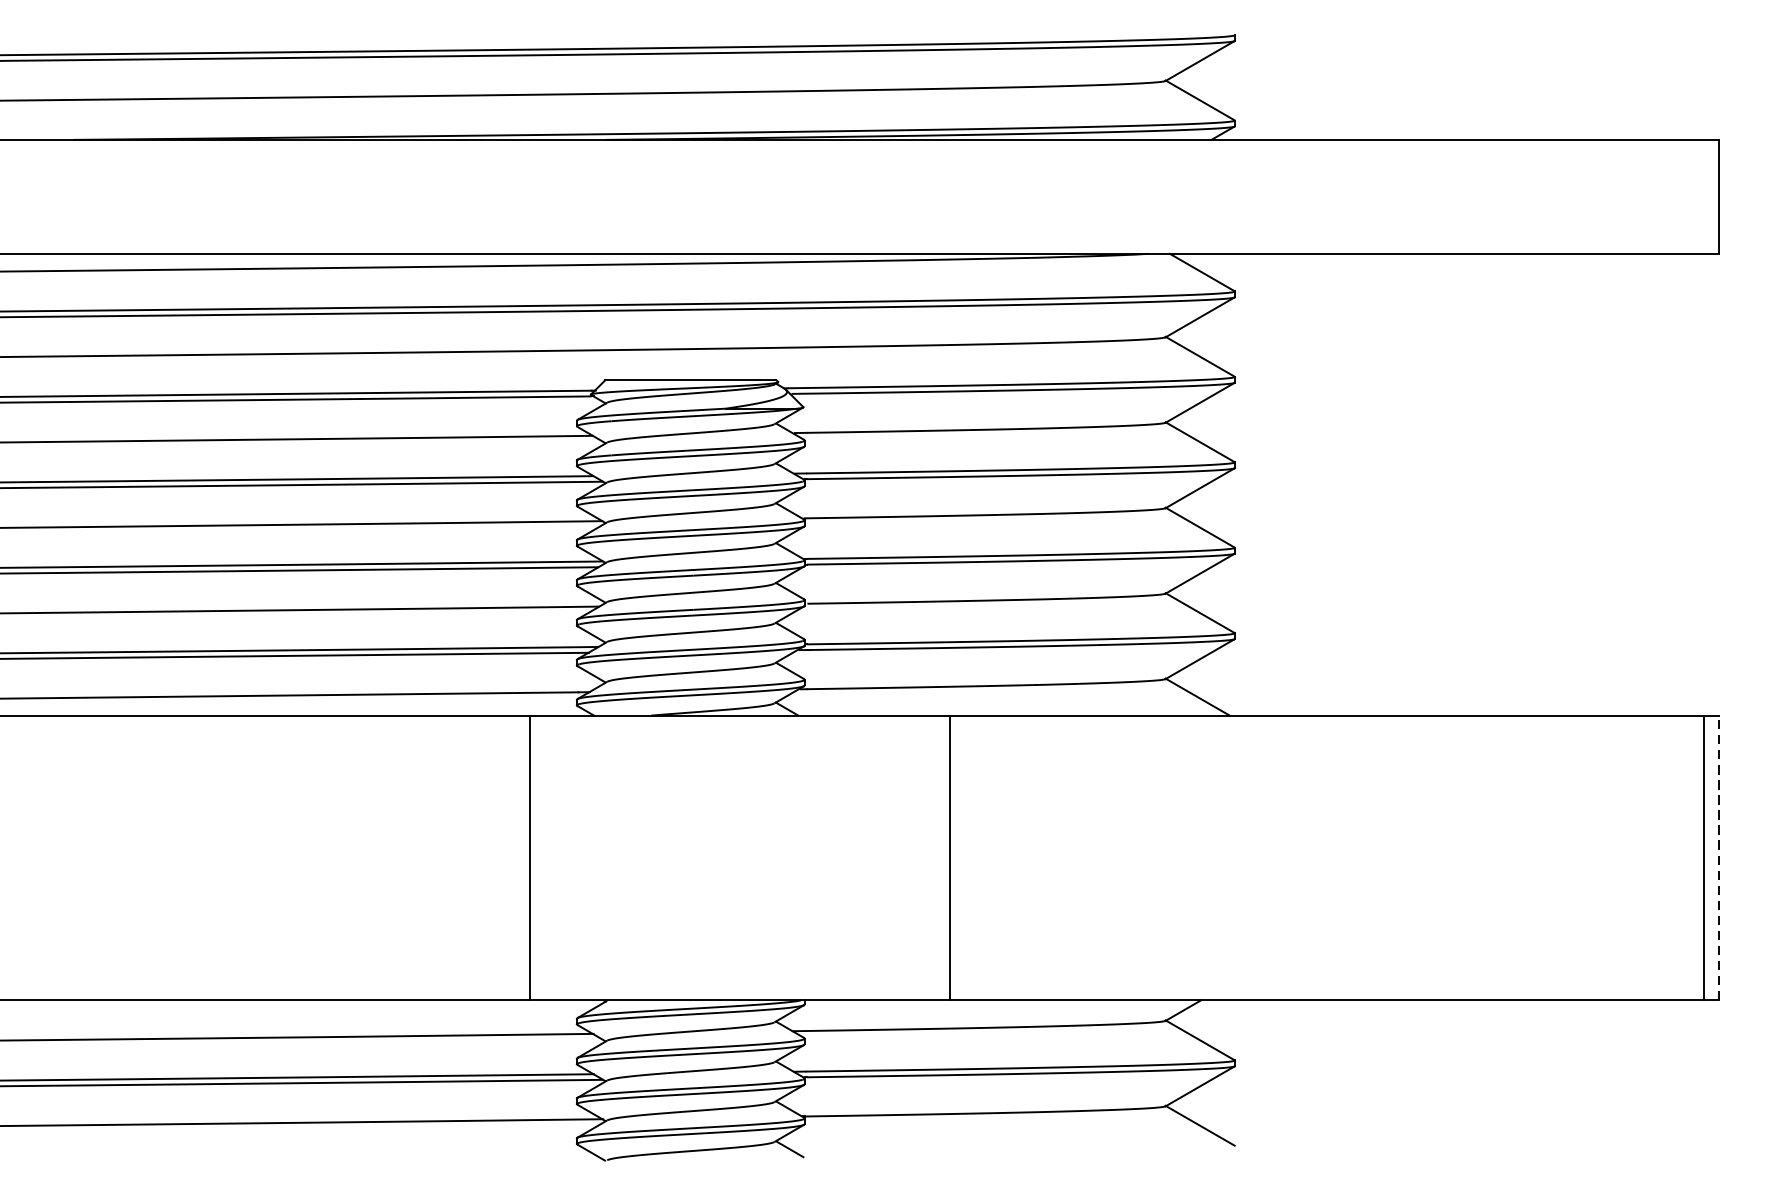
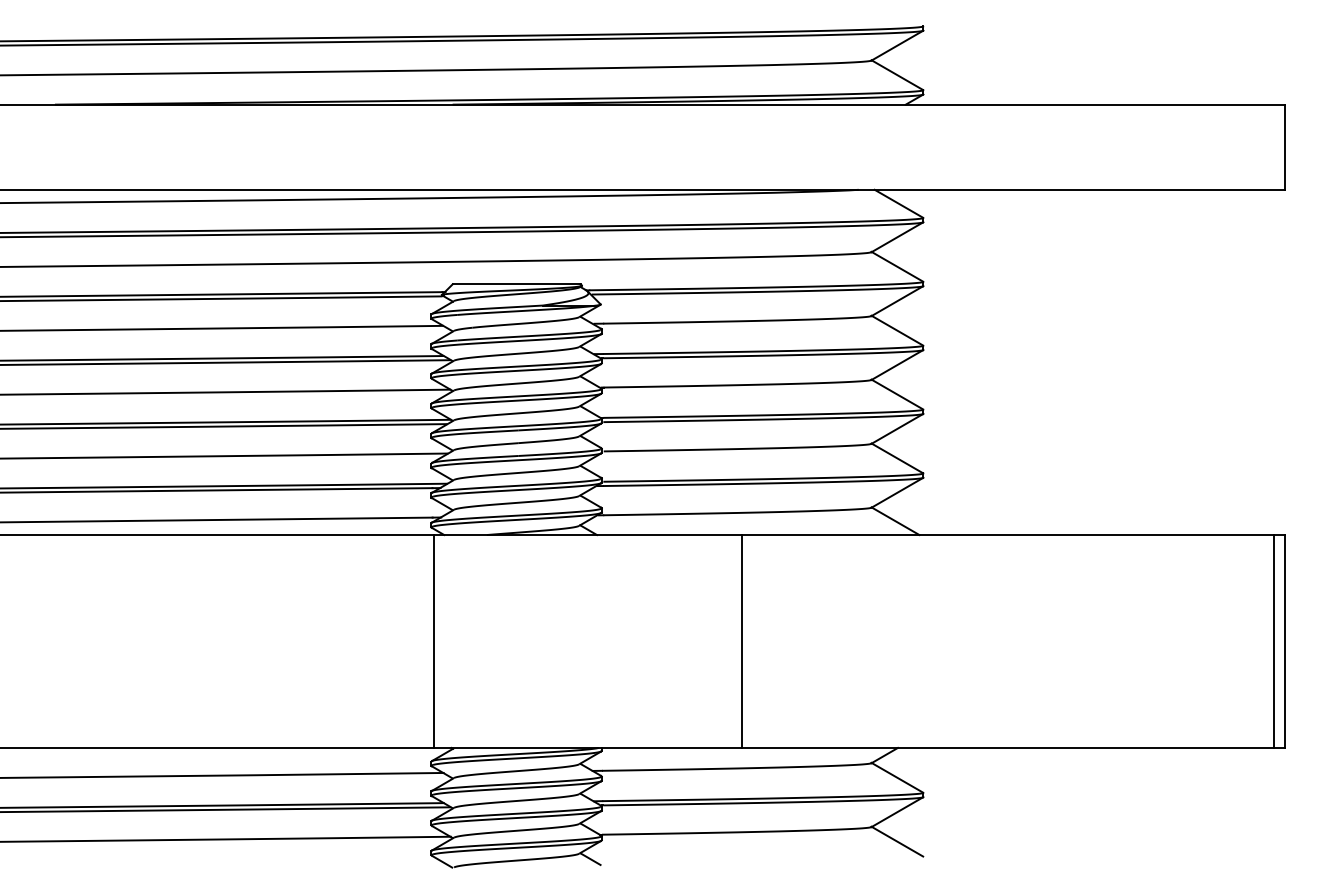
line: (1719, 856) -> (1285, 640), dashed -> solid
line: (530, 858) -> (433, 641), moved
line: (950, 858) -> (741, 641), moved

